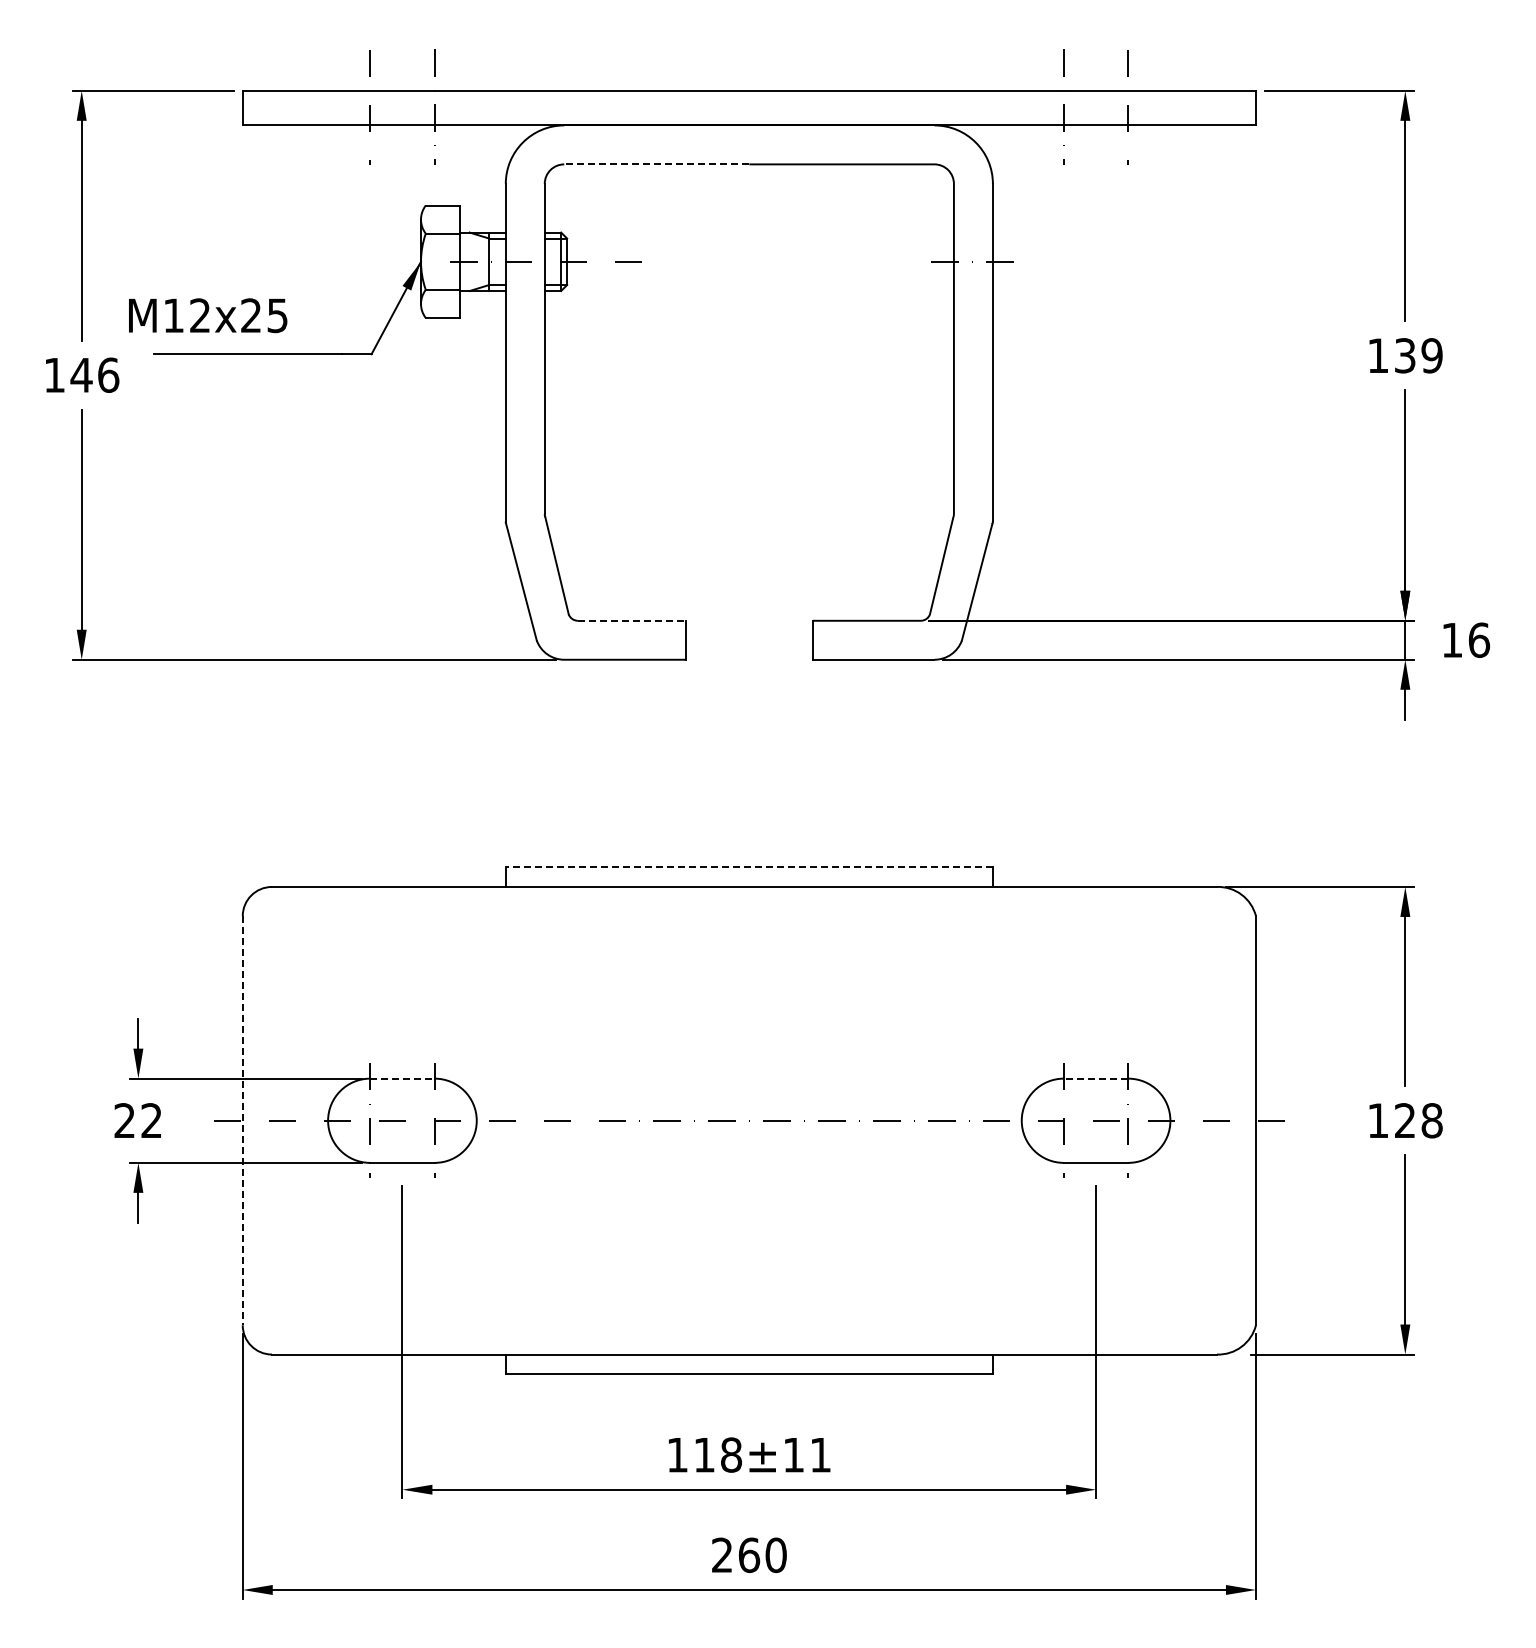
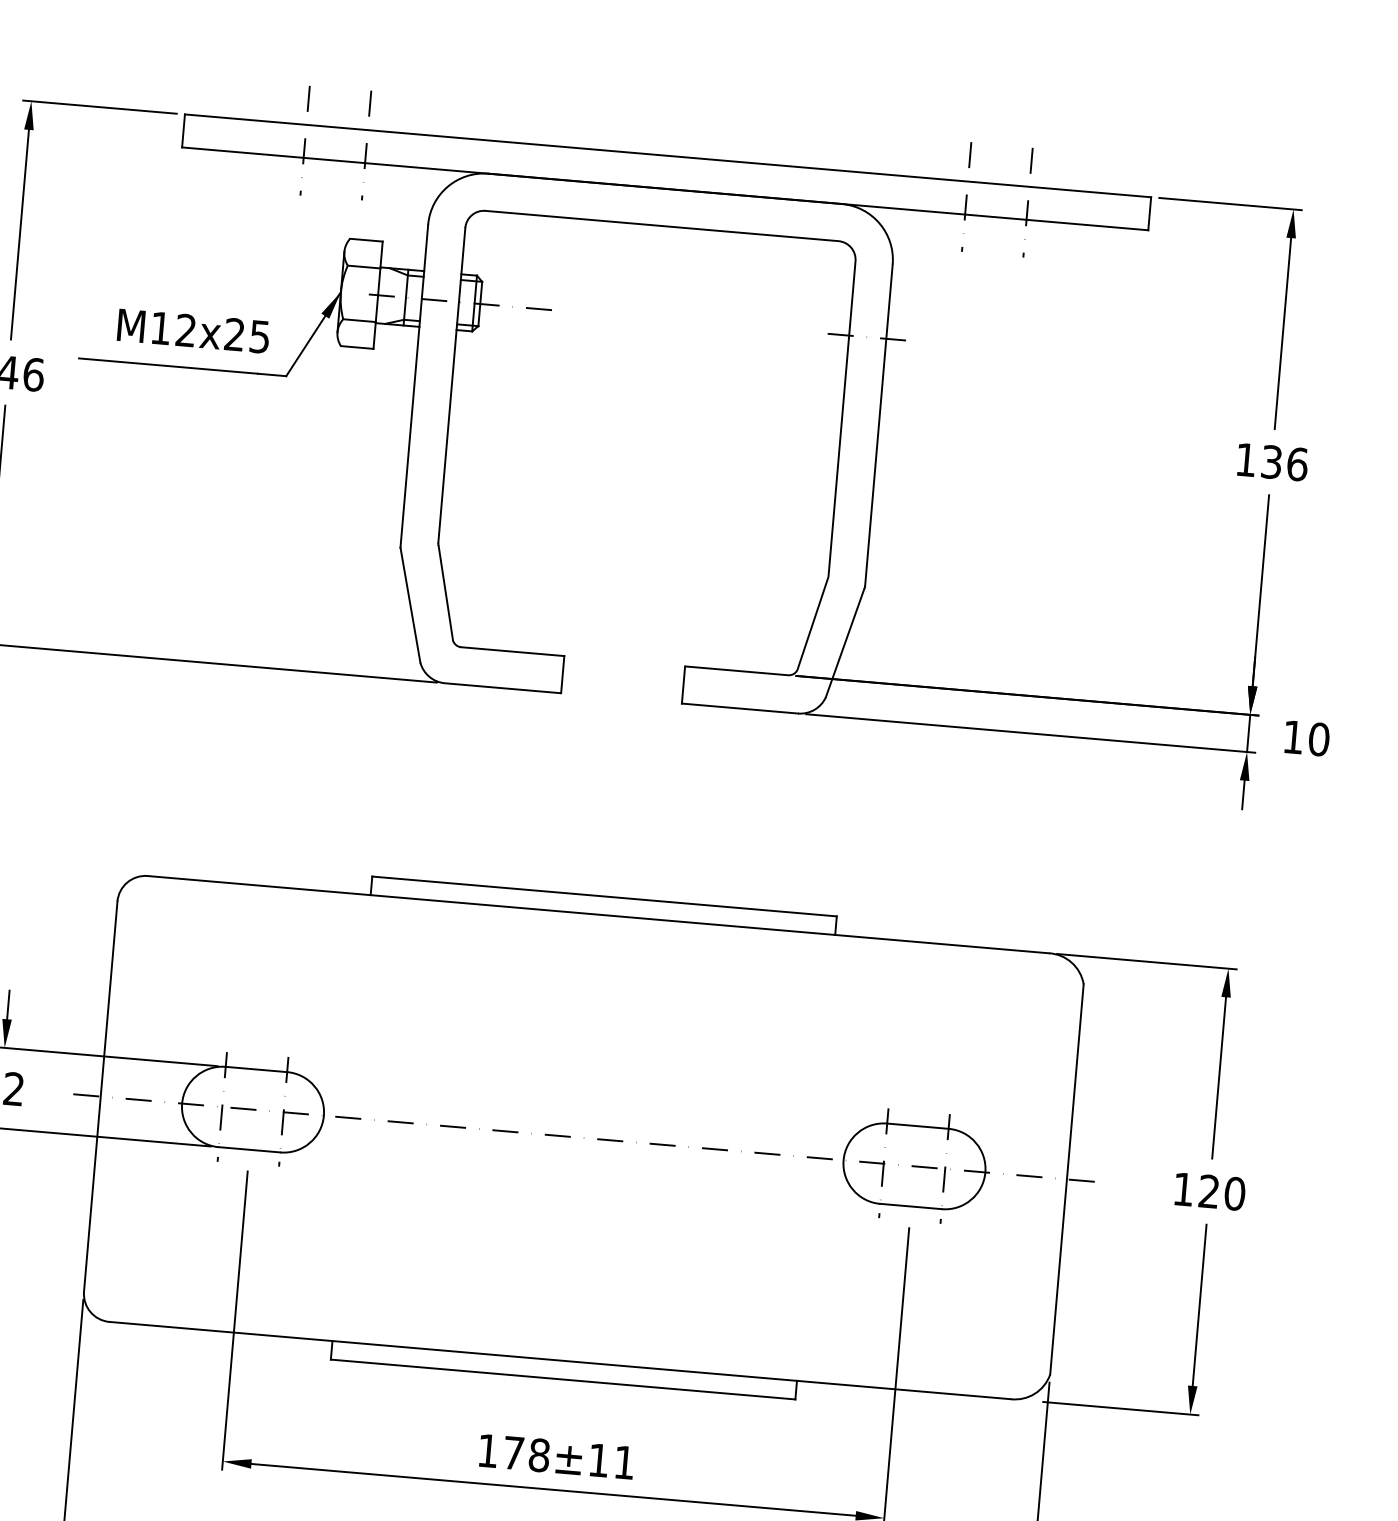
line: (656, 164) -> (573, 218), dashed -> solid
text: (208, 315) -> (193, 331), moved
text: (1431, 355) -> (1296, 464), 139 -> 136
line: (632, 620) -> (513, 651), dashed -> solid
text: (1479, 639) -> (1319, 738), 16 -> 10
line: (749, 867) -> (604, 896), dashed -> solid
line: (402, 1078) -> (256, 1069), dashed -> solid
line: (1095, 1078) -> (917, 1126), dashed -> solid
line: (242, 1120) -> (100, 1096), dashed -> solid
text: (1431, 1120) -> (1234, 1193), 128 -> 120
text: (704, 1455) -> (513, 1453), 118±11 -> 178±11

